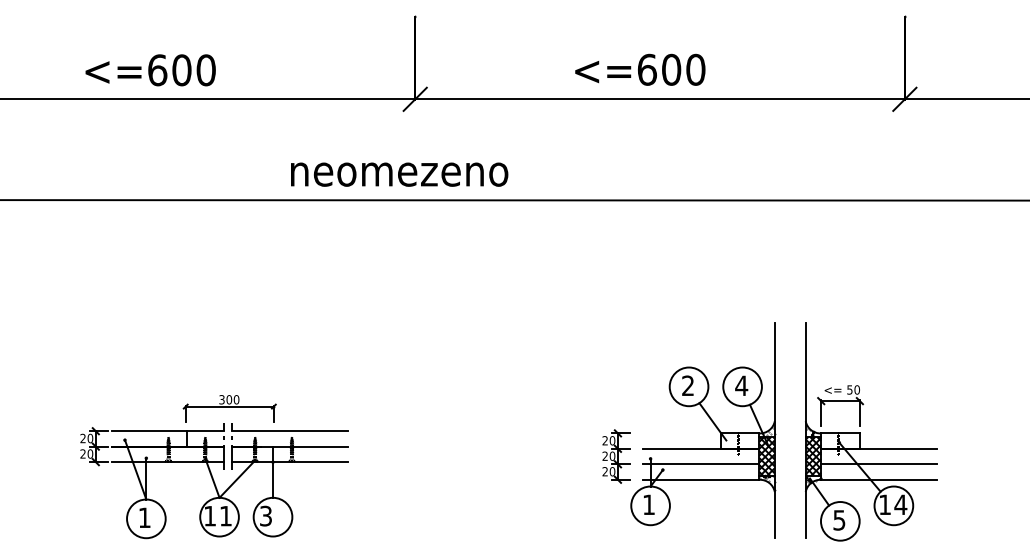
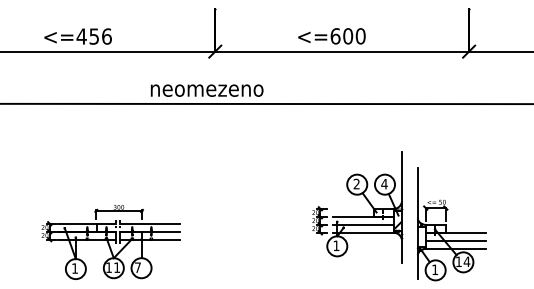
text: (180, 70) -> (93, 36), <=600 -> <=456
part: (689, 448) -> (357, 216), moved
hatch: (813, 455) -> (421, 236), removed
text: (265, 515) -> (137, 267), 3 -> 7
text: (840, 519) -> (435, 269), 5 -> 1

